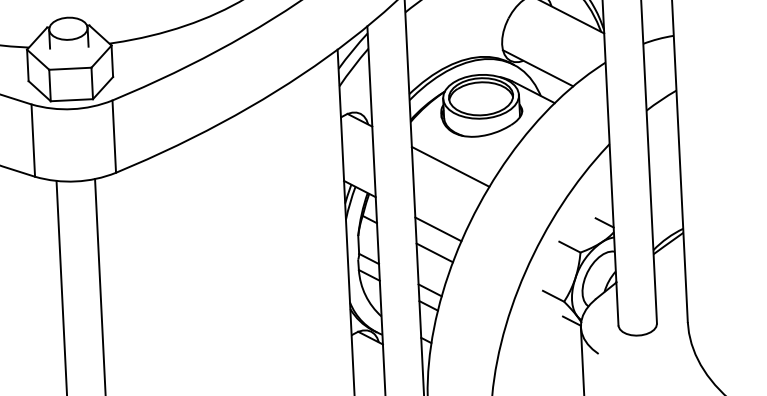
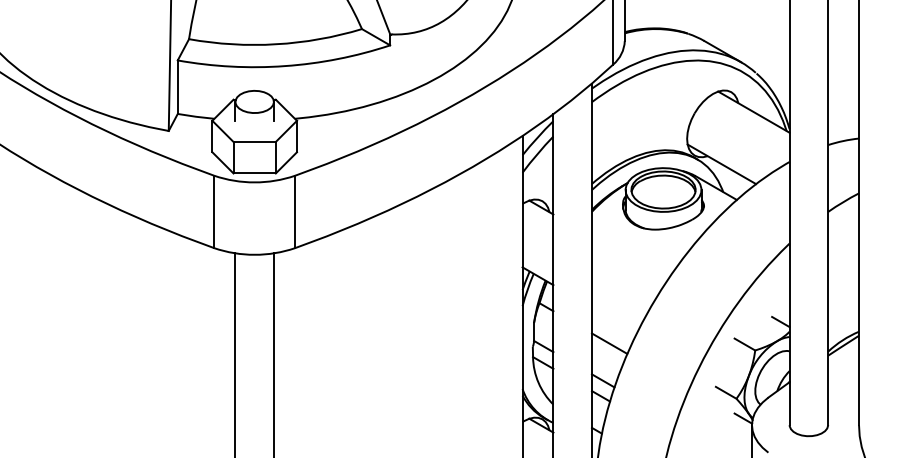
line: (450, 166) -> (629, 258), removed
line: (437, 229) -> (613, 320), removed

